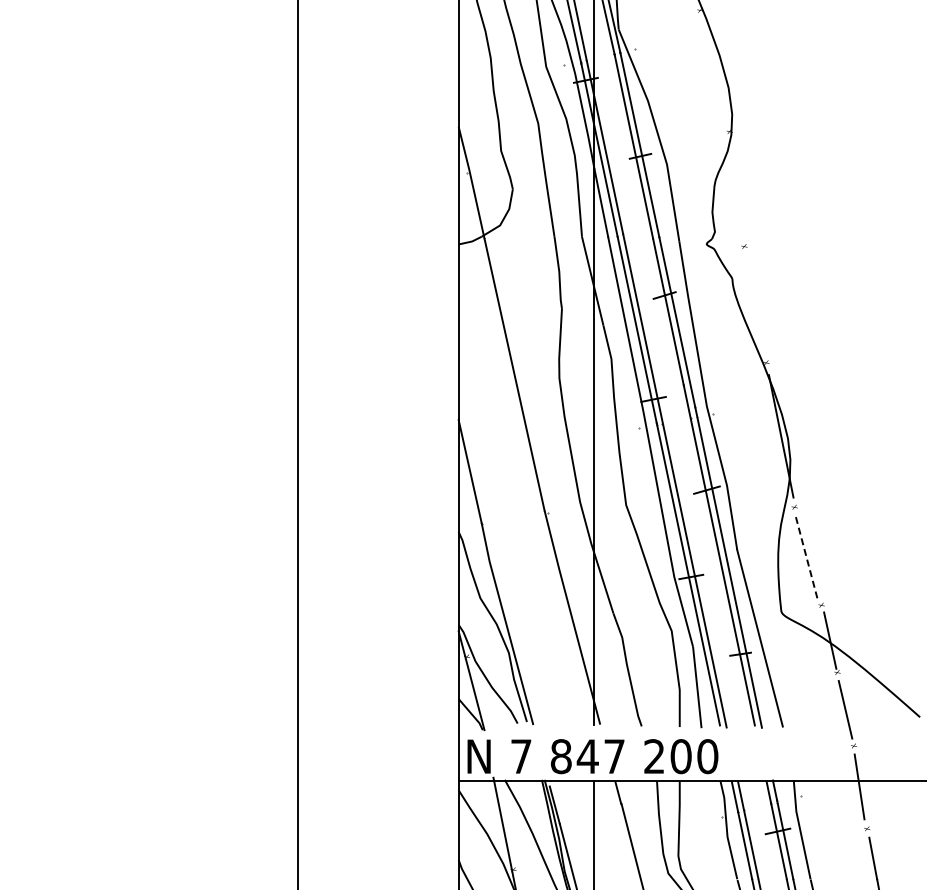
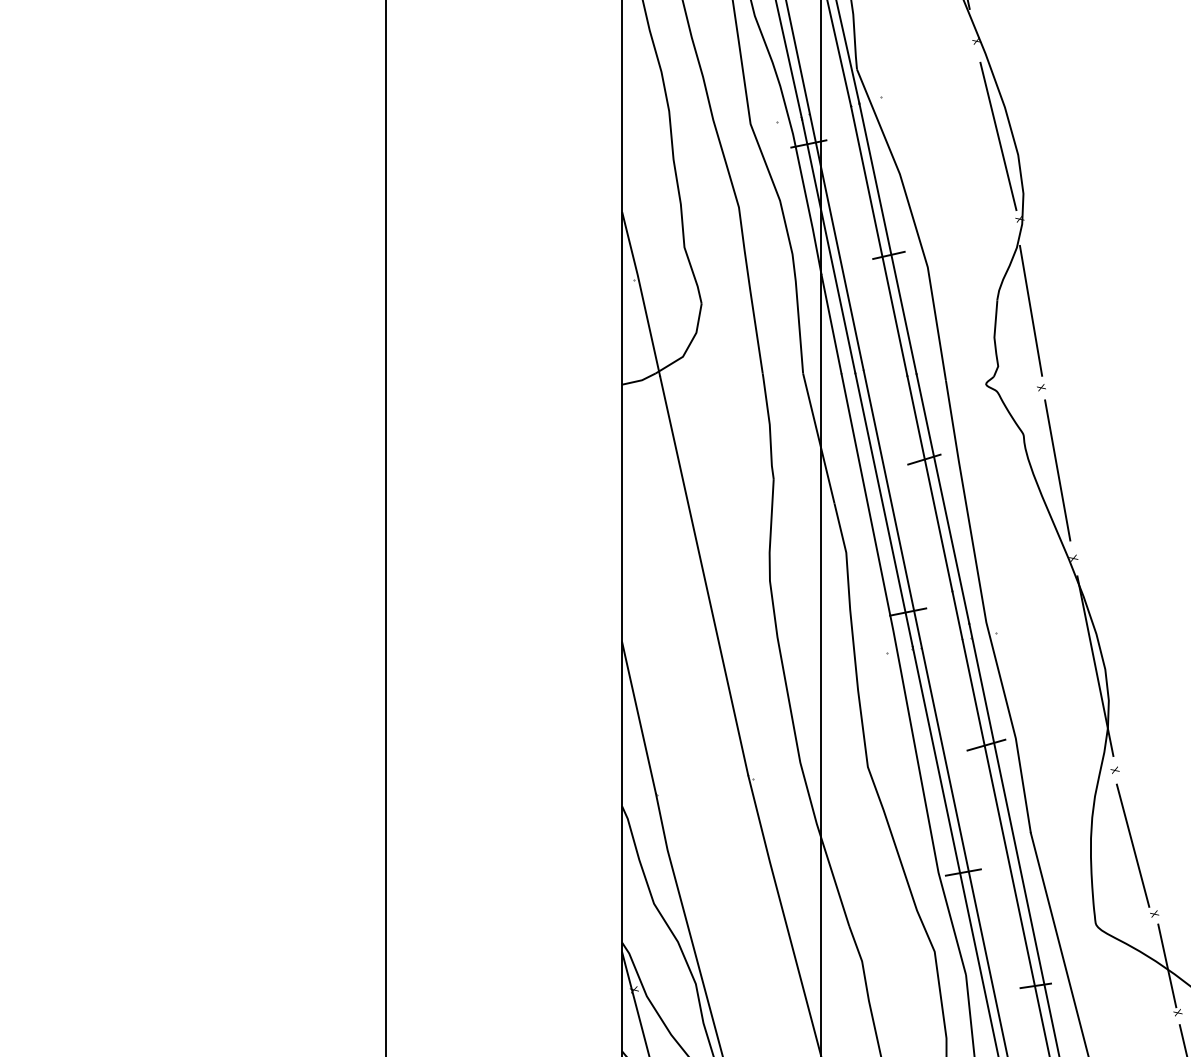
line: (714, 75) -> (997, 136), added
line: (736, 193) -> (1029, 309), added
line: (755, 302) -> (1057, 469), added
line: (807, 559) -> (1133, 846), dashed -> solid

